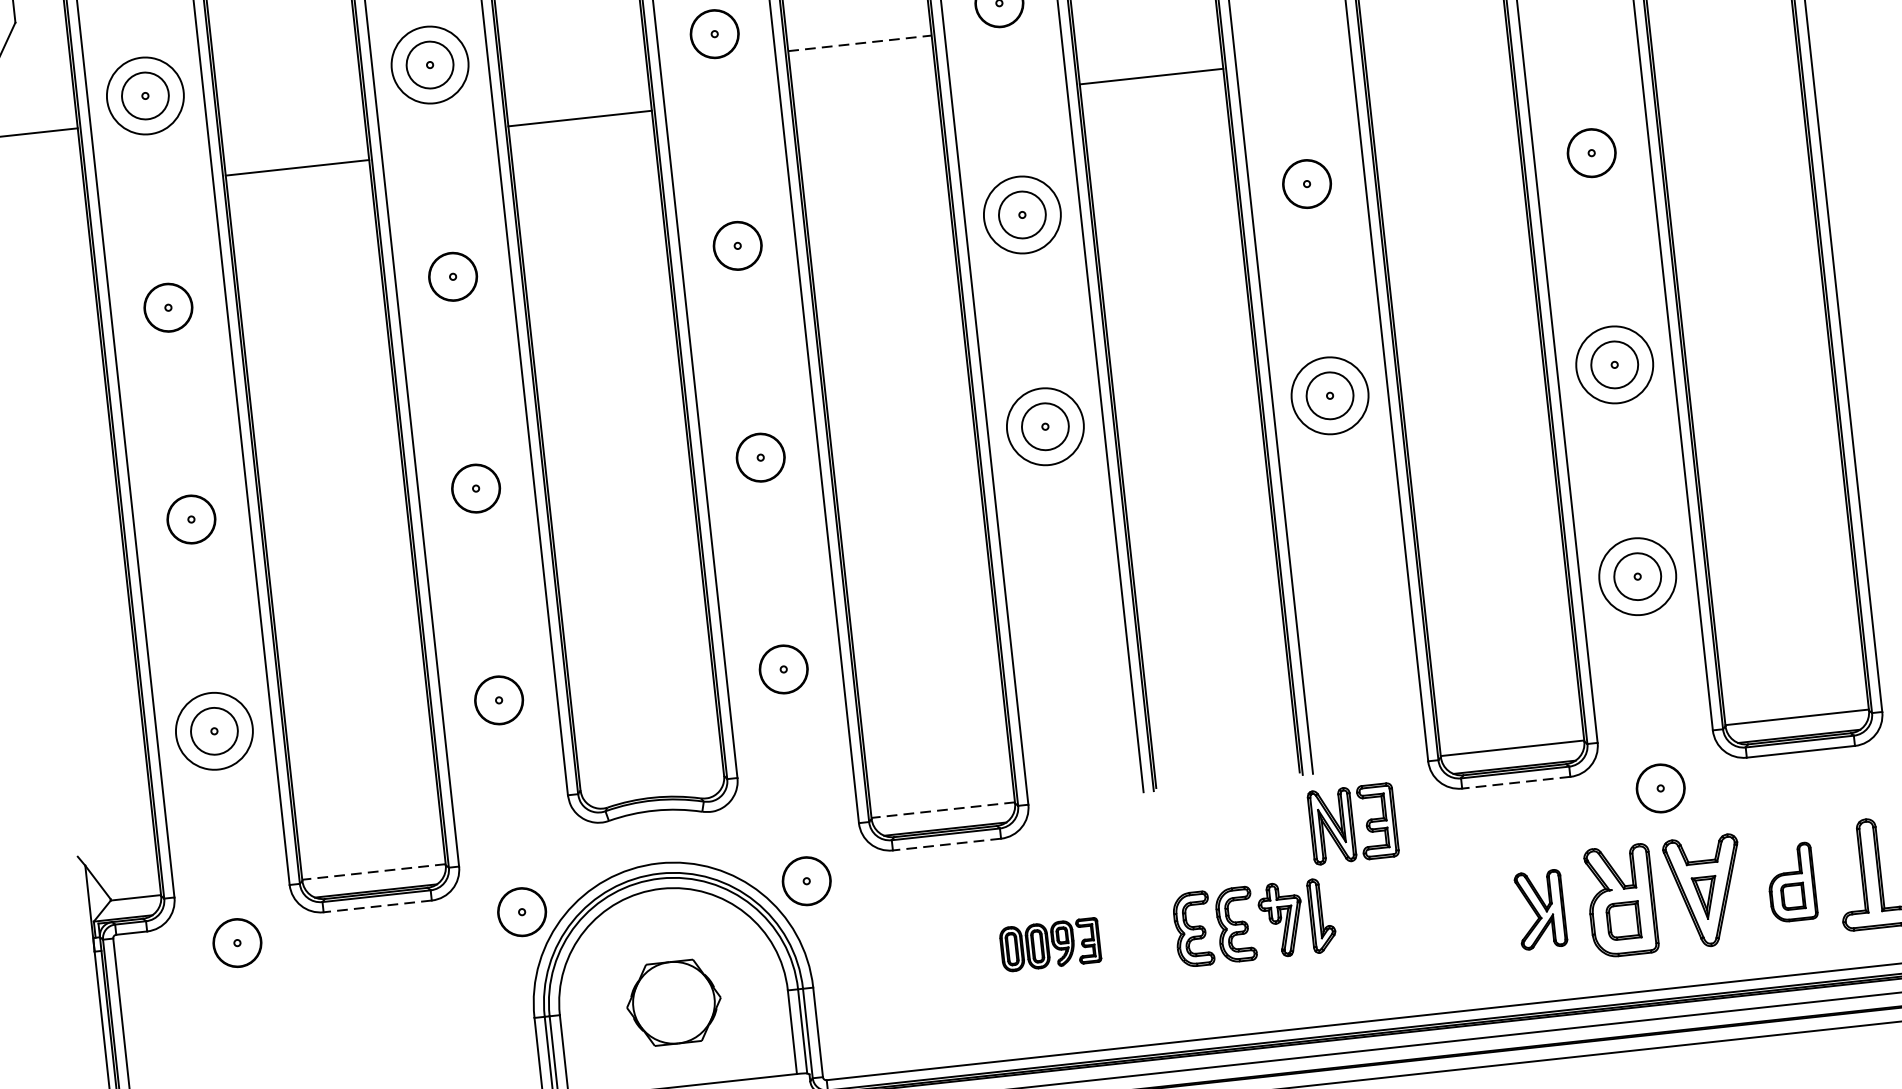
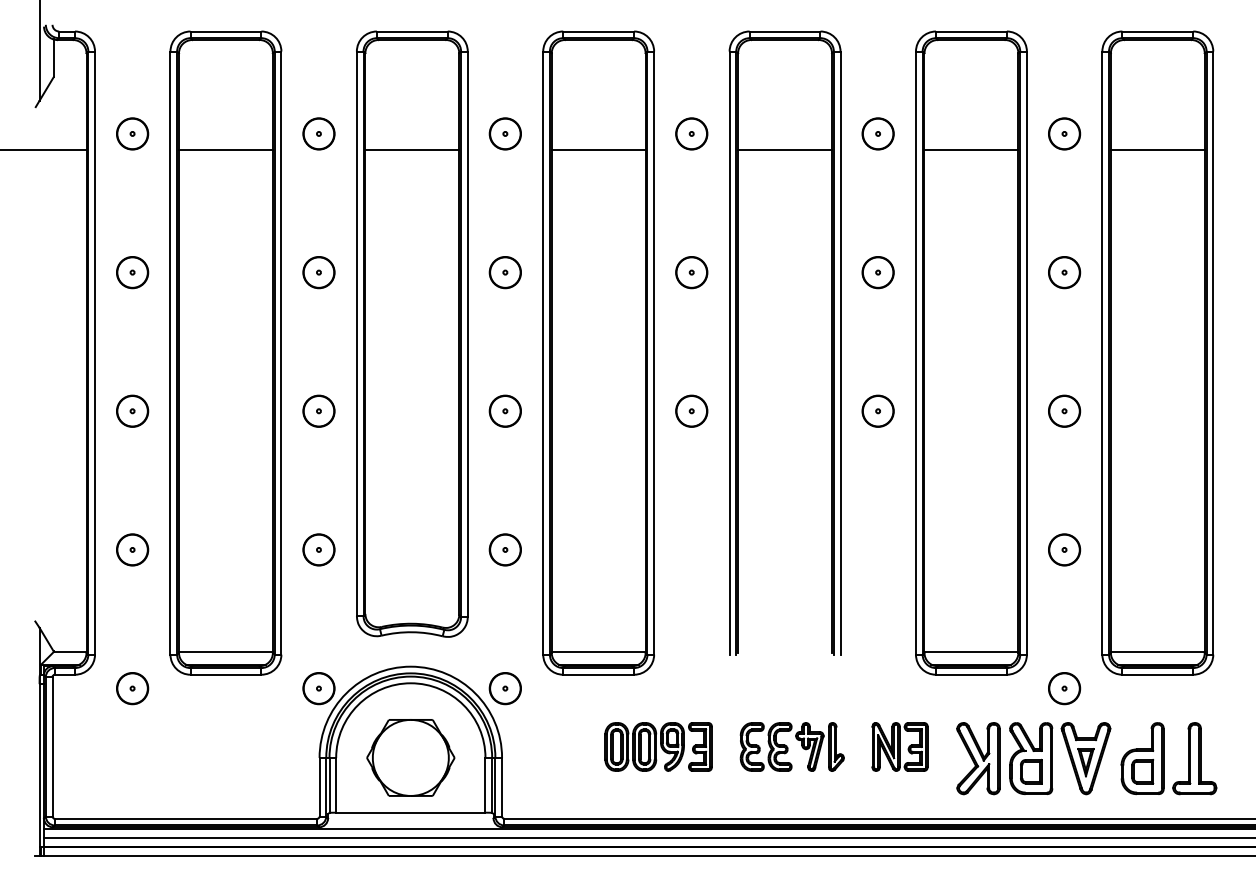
line: (859, 43) -> (598, 150), dashed -> solid
circle: (429, 64) -> (318, 133), size x0.62
line: (1152, 77) -> (785, 150), moved
circle: (145, 95) -> (132, 133), size x0.62
line: (580, 119) -> (412, 150), moved
line: (296, 168) -> (225, 150), moved
circle: (1021, 214) -> (691, 272), size x0.62
circle: (1614, 363) -> (1064, 410), size x0.62
circle: (1328, 394) -> (877, 410), size x0.62
circle: (1044, 425) -> (691, 410), size x0.62
circle: (1637, 576) -> (1064, 549), size x0.62
circle: (214, 730) -> (132, 549), size x0.62
line: (1514, 782) -> (970, 674), dashed -> solid
line: (942, 810) -> (598, 652), dashed -> solid
part: (1352, 823) -> (899, 746), moved
line: (946, 844) -> (598, 674), dashed -> solid
line: (373, 872) -> (225, 652), dashed -> solid
part: (1791, 882) -> (1142, 758), size x1.43
line: (376, 906) -> (225, 674), dashed -> solid
part: (1540, 909) -> (978, 758), size x1.43
part: (1050, 944) -> (658, 746), size x1.67
part: (673, 1002) -> (410, 757), size x1.43

